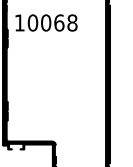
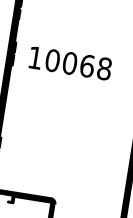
text: (46, 22) -> (70, 62), moved

